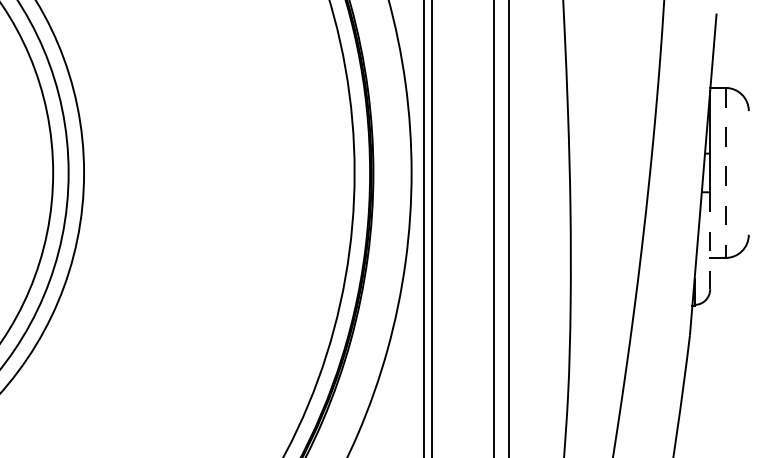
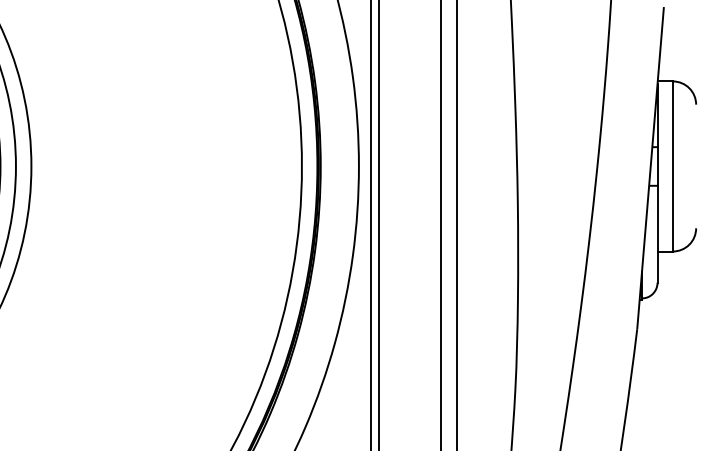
line: (725, 173) -> (672, 167), dashed -> solid
line: (710, 241) -> (657, 235), dashed -> solid

